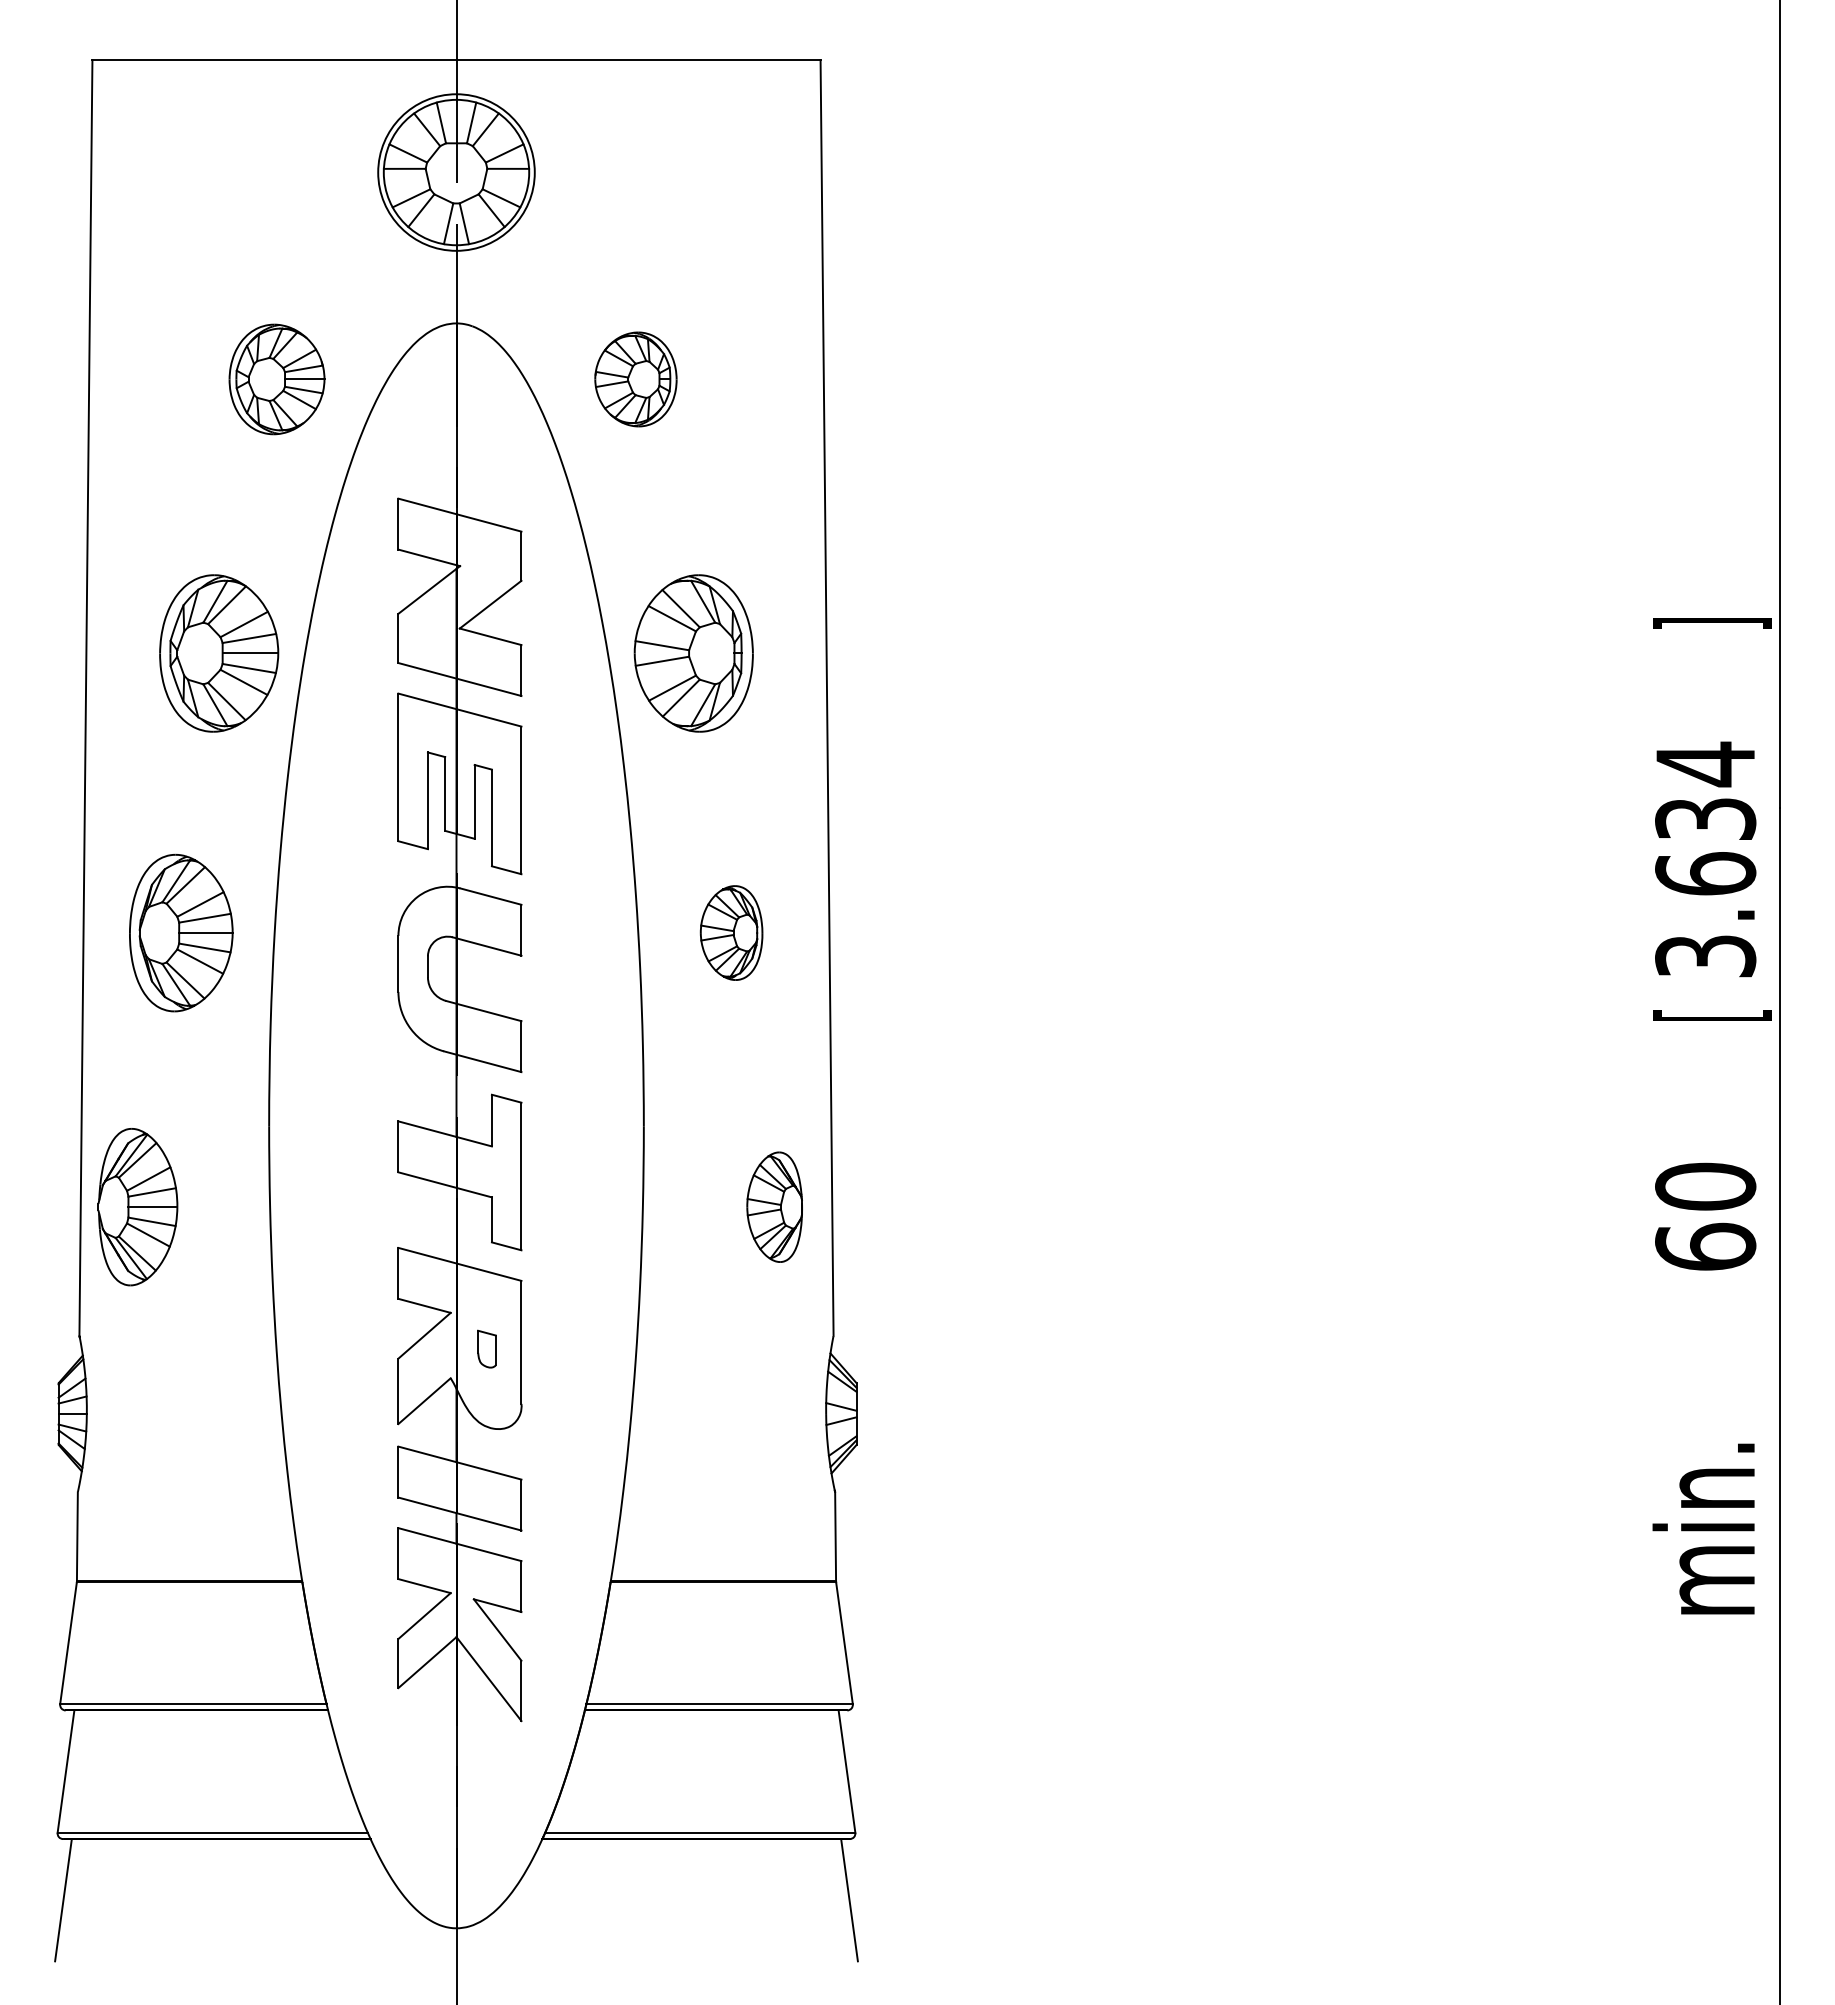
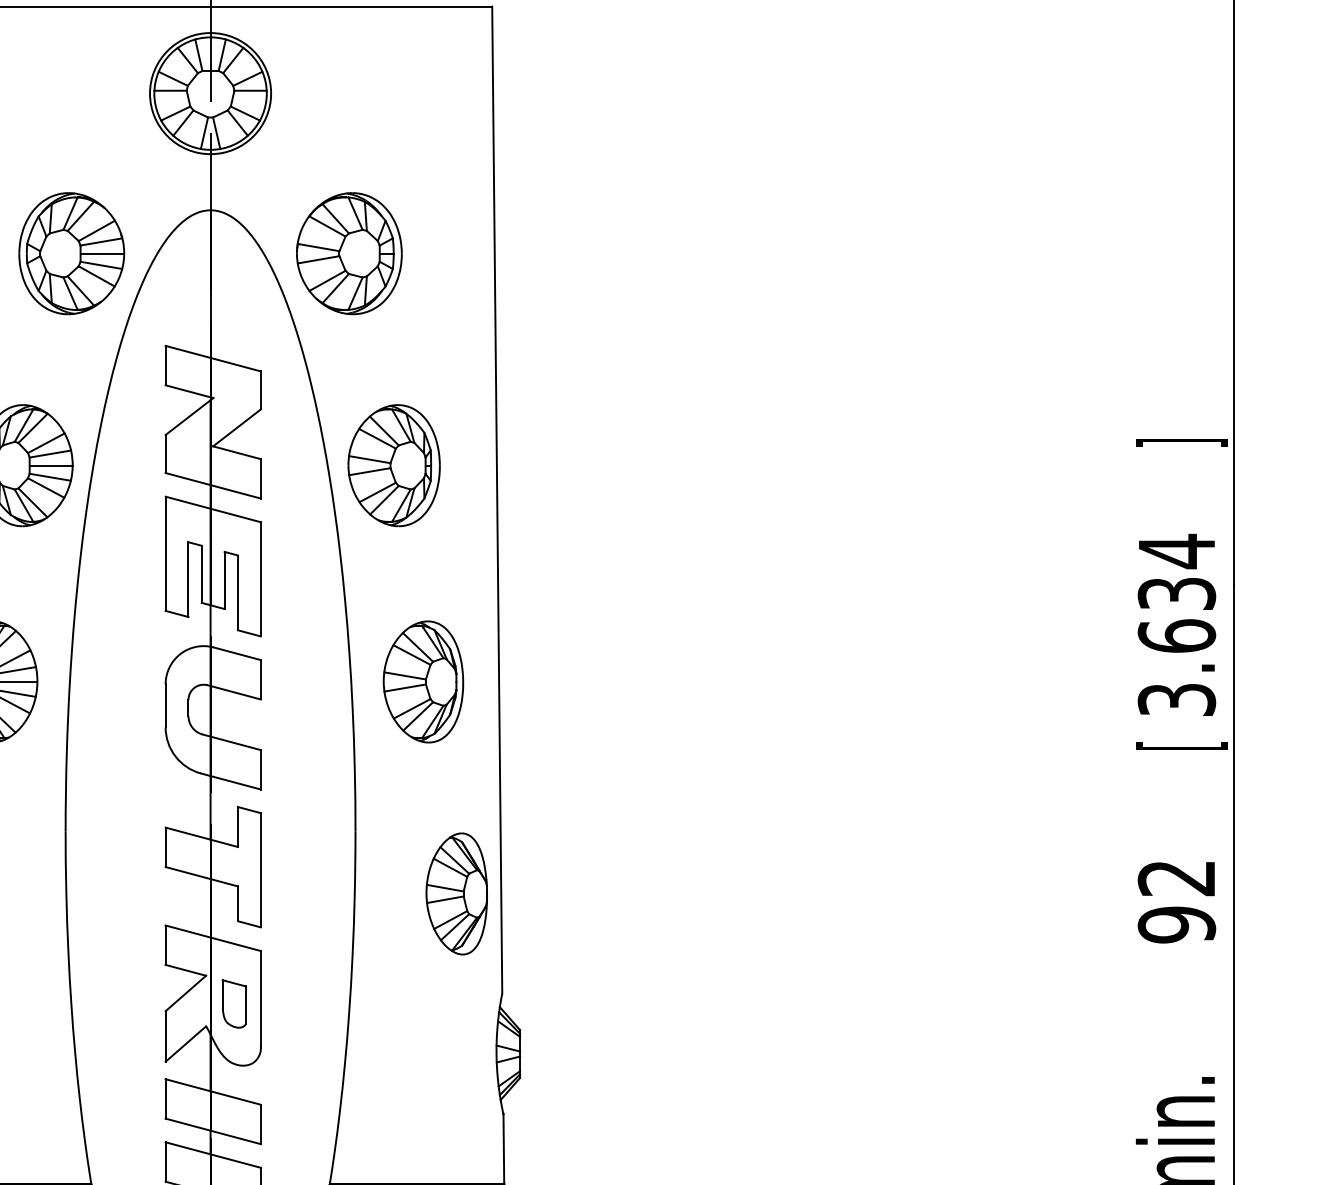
part: (276, 379) -> (71, 253), size x1.43
part: (635, 379) -> (349, 253), size x1.67
part: (731, 932) -> (423, 681), size x1.67
part: (774, 1207) -> (456, 894), size x1.43
text: (1705, 1216) -> (1176, 901), 60 -> 92
part: (486, 1348) -> (233, 1003), size x1.67

